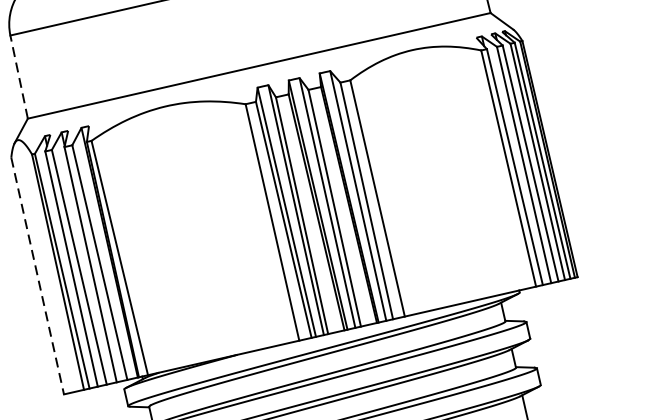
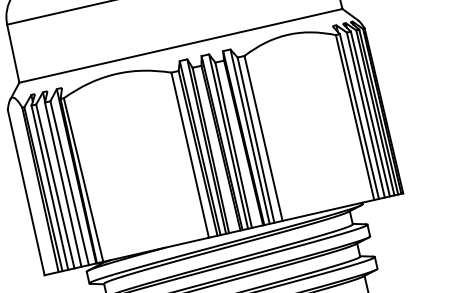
line: (19, 76) -> (13, 53), dashed -> solid
line: (38, 275) -> (26, 192), dashed -> solid

